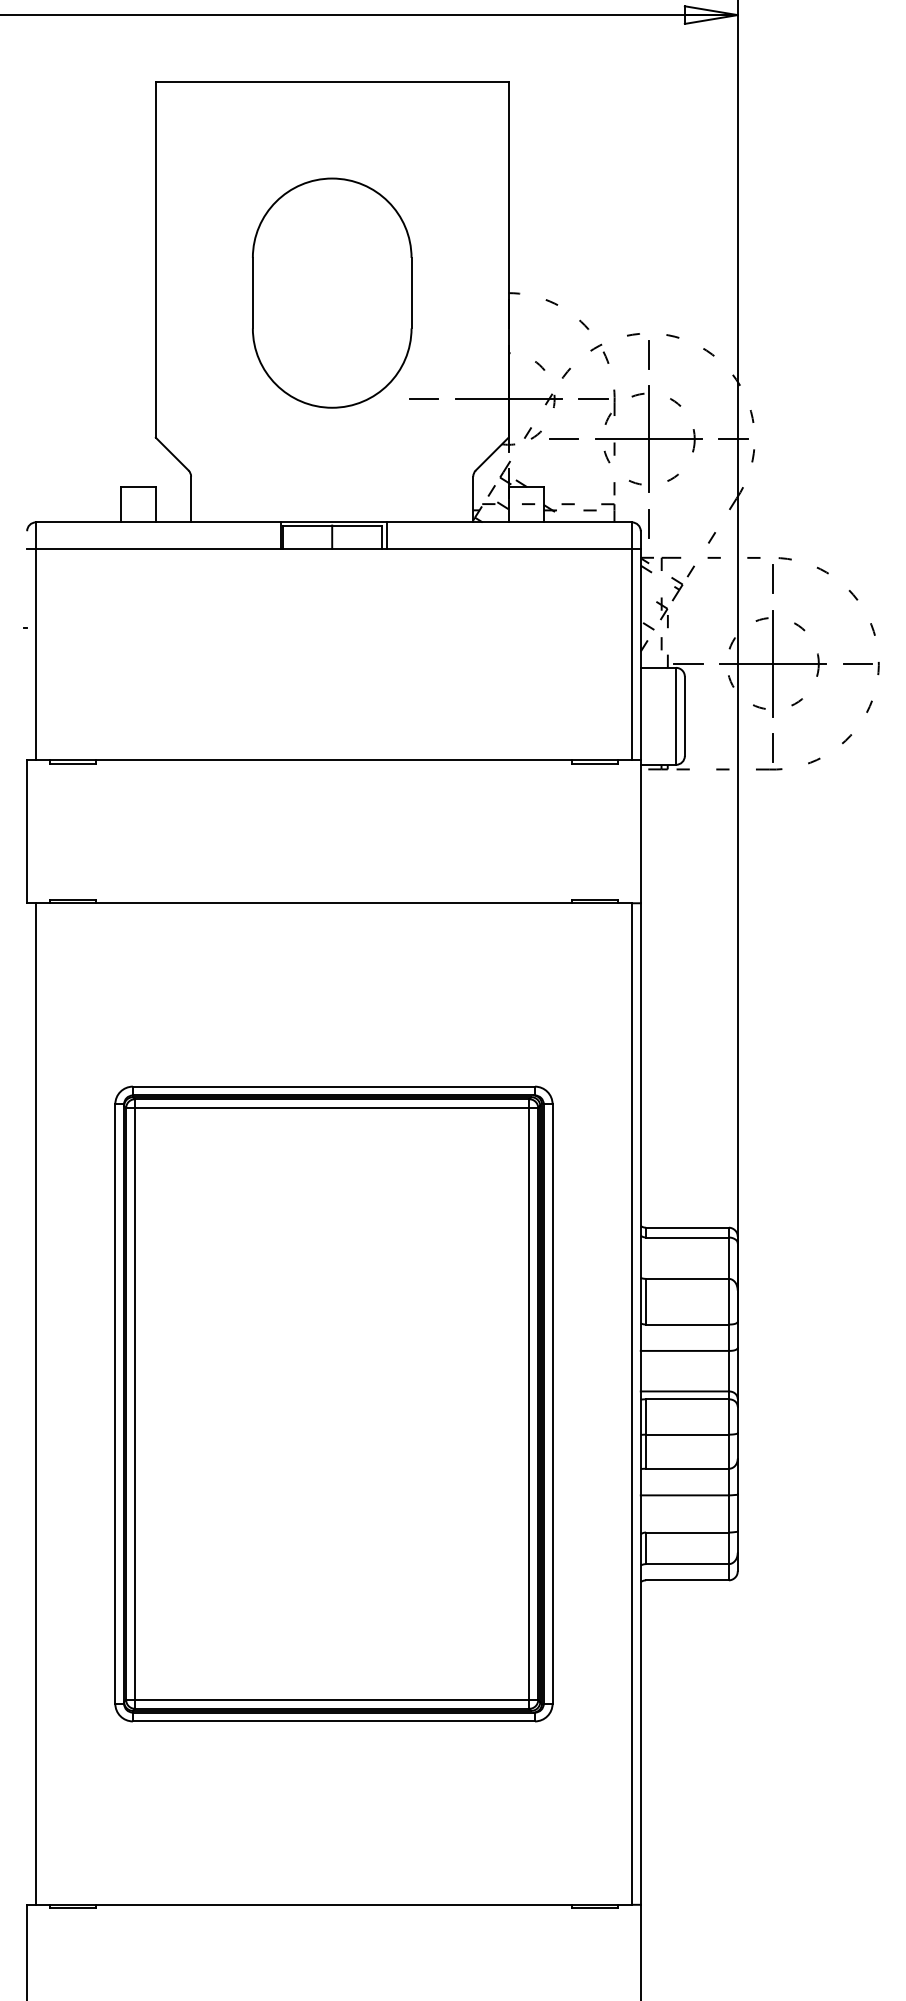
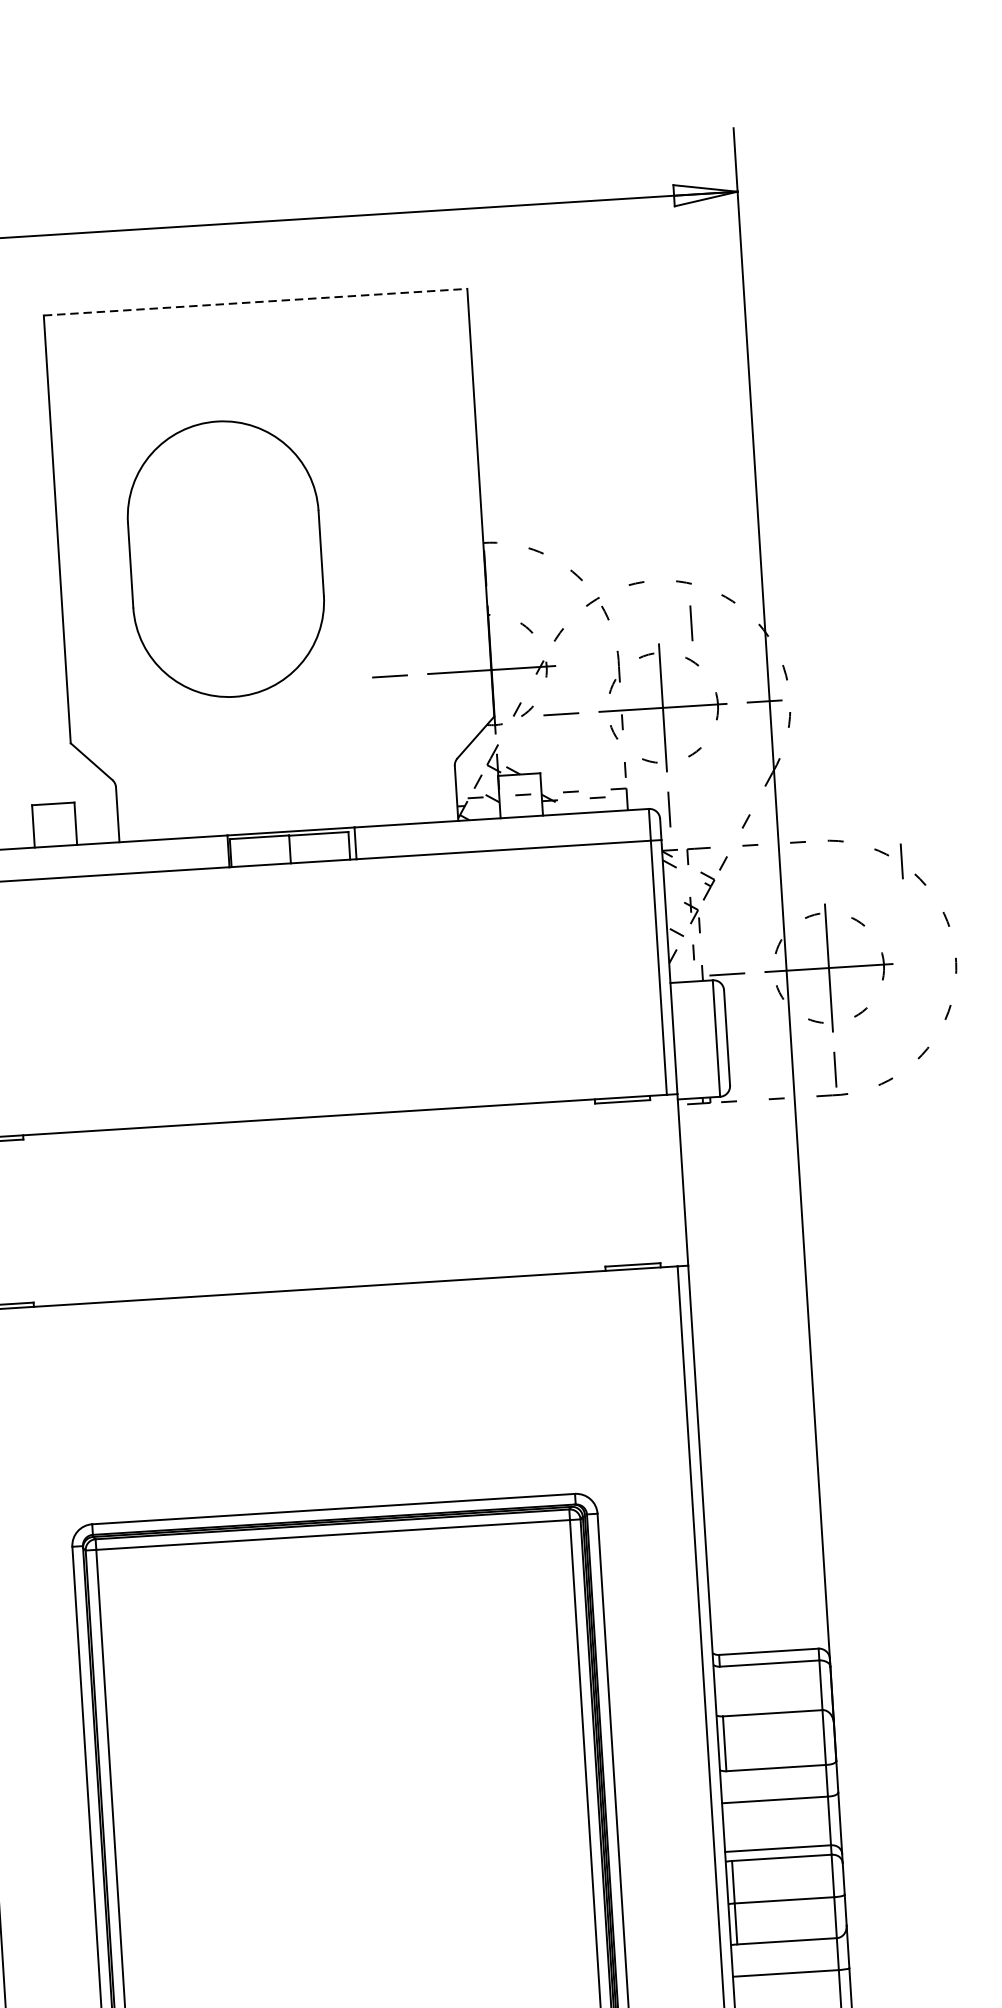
line: (332, 81) -> (255, 302), solid -> dashed
part: (332, 292) -> (226, 558), moved
line: (648, 354) -> (690, 623), moved
line: (593, 398) -> (593, 663), removed
line: (772, 578) -> (901, 860), moved
line: (857, 663) -> (930, 961), removed

